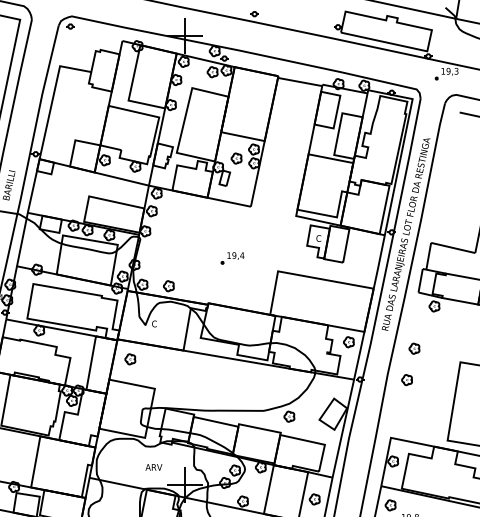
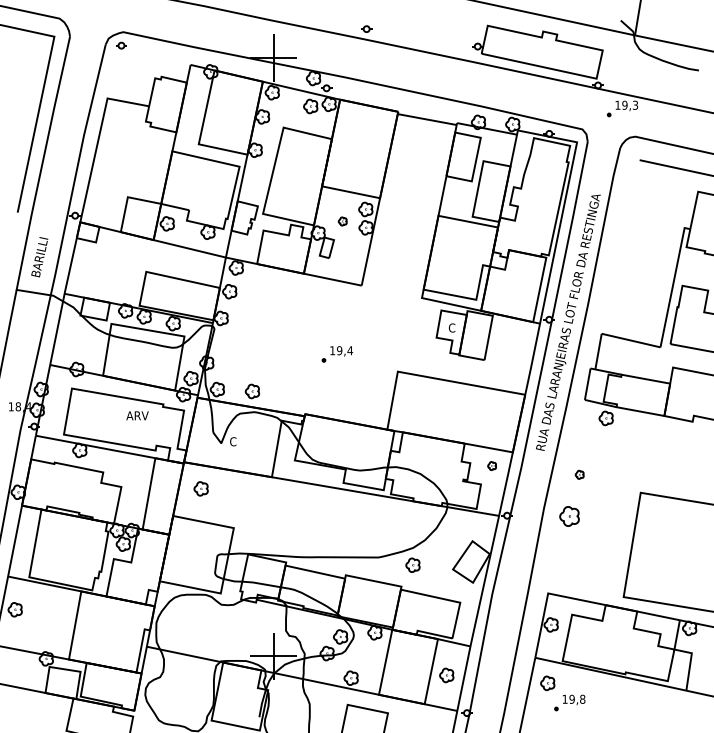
part: (236, 158) -> (342, 221), size x0.6
part: (348, 341) -> (491, 465), size x0.6
part: (414, 348) -> (579, 474), size x0.6
part: (406, 380) -> (569, 516), size x1.4
text: (153, 467) -> (137, 415), moved

